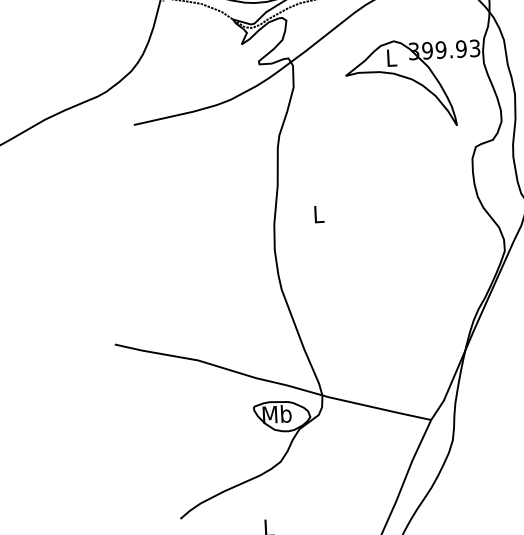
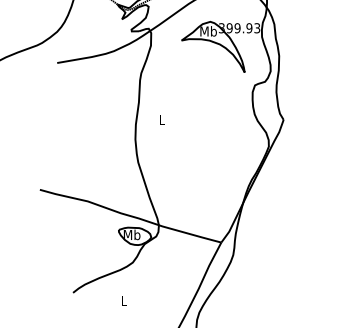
text: (391, 58) -> (208, 31), L -> Mb

